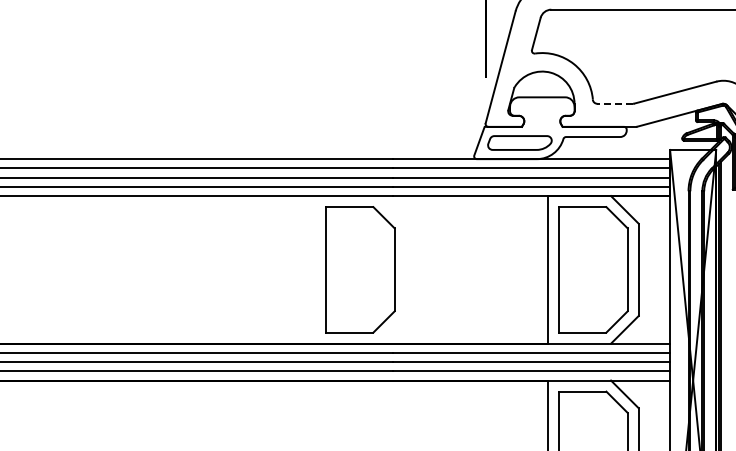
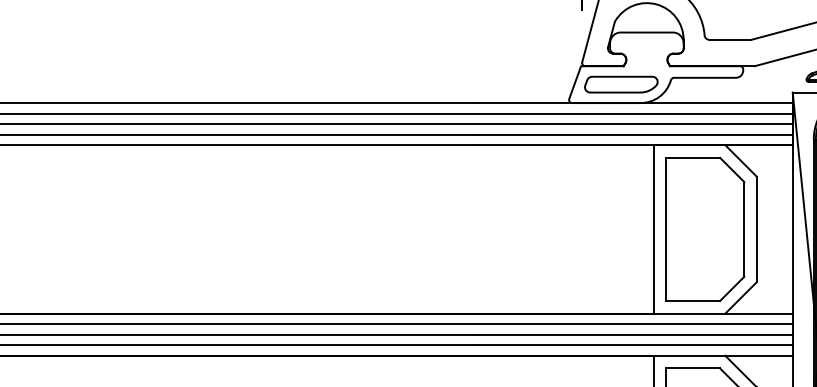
line: (615, 103) -> (730, 39), dashed -> solid
part: (360, 269) -> (439, 229), removed

